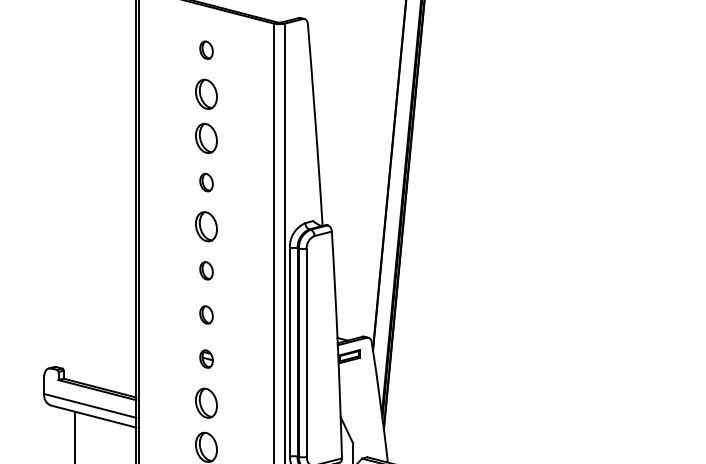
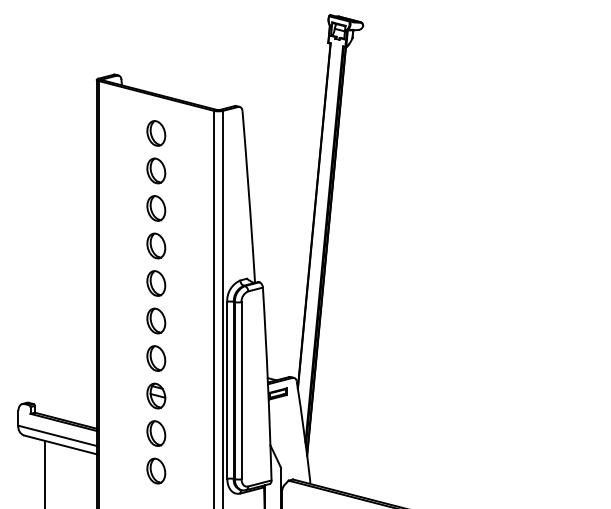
part: (206, 50) -> (156, 133), size x1.67
part: (206, 182) -> (156, 245), size x1.67
part: (206, 270) -> (156, 320), size x1.67
part: (206, 314) -> (156, 358), size x1.67
part: (206, 358) -> (156, 395), size x1.67

